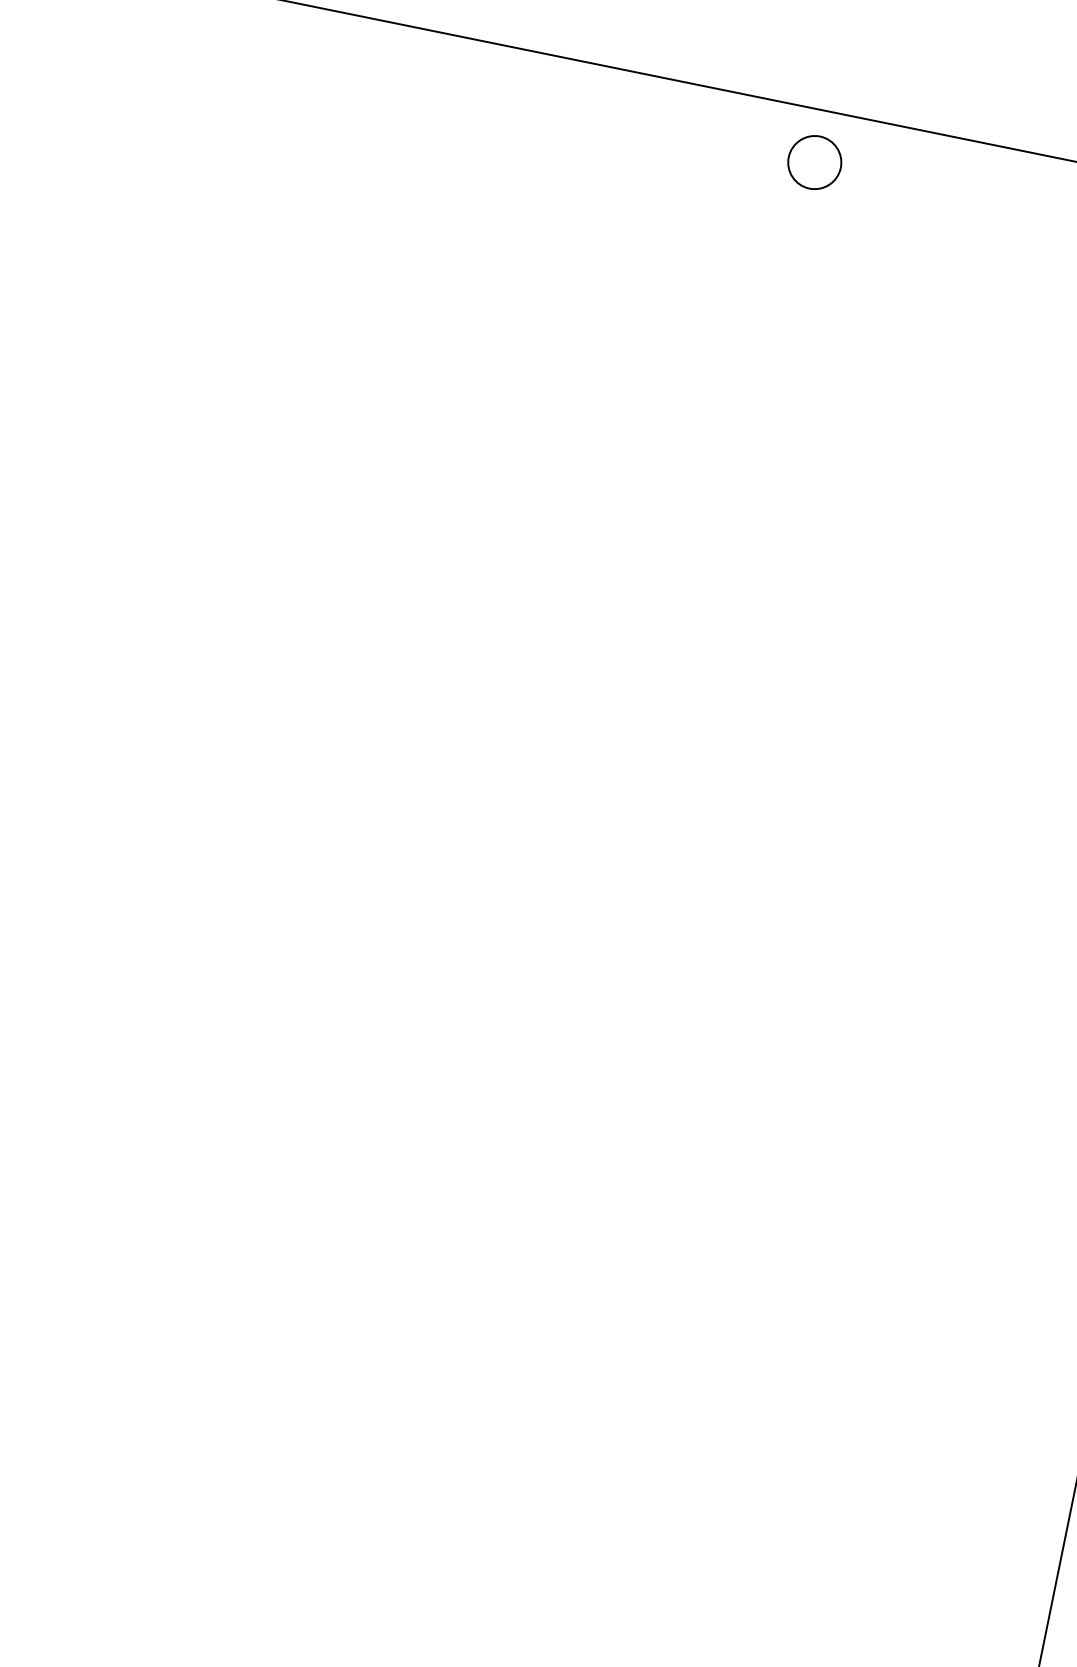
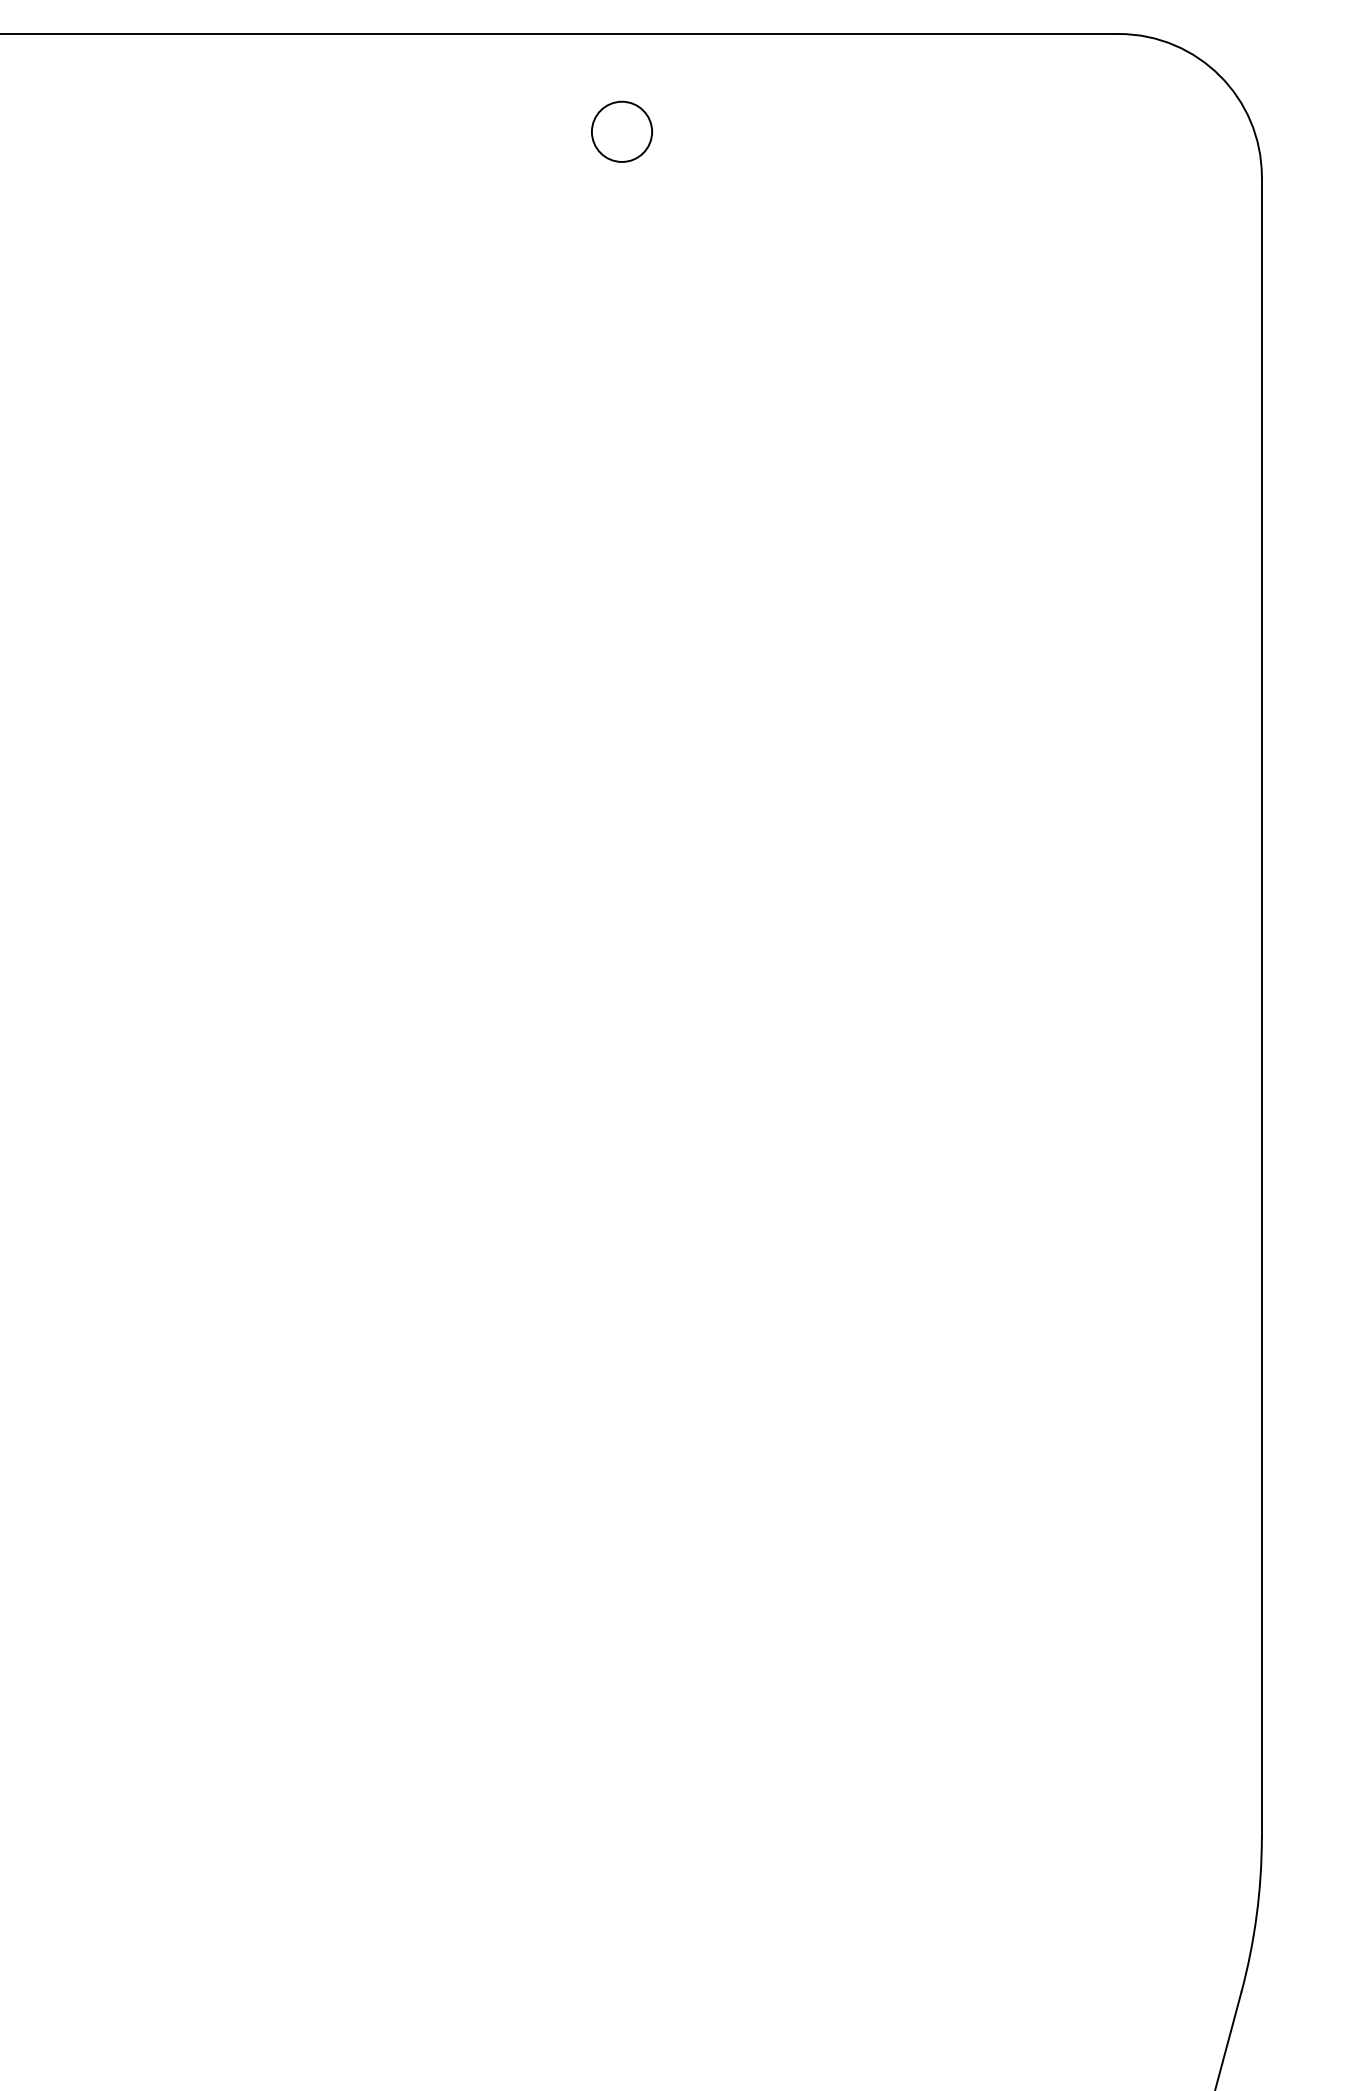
circle: (814, 162) -> (621, 131), moved

